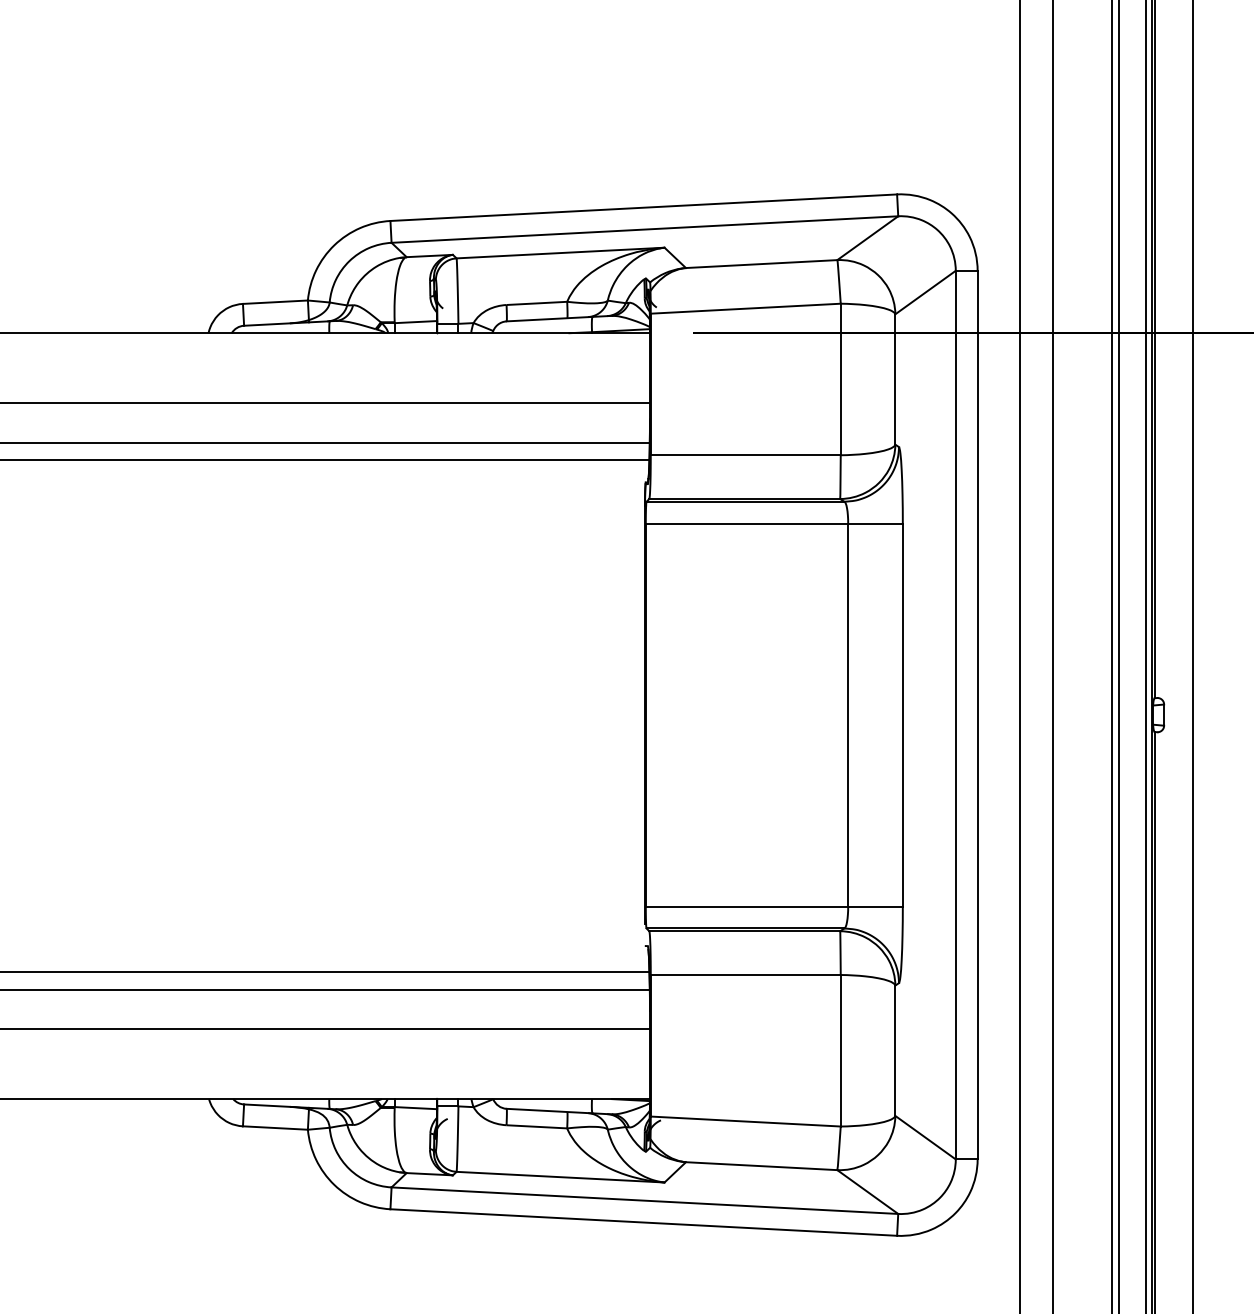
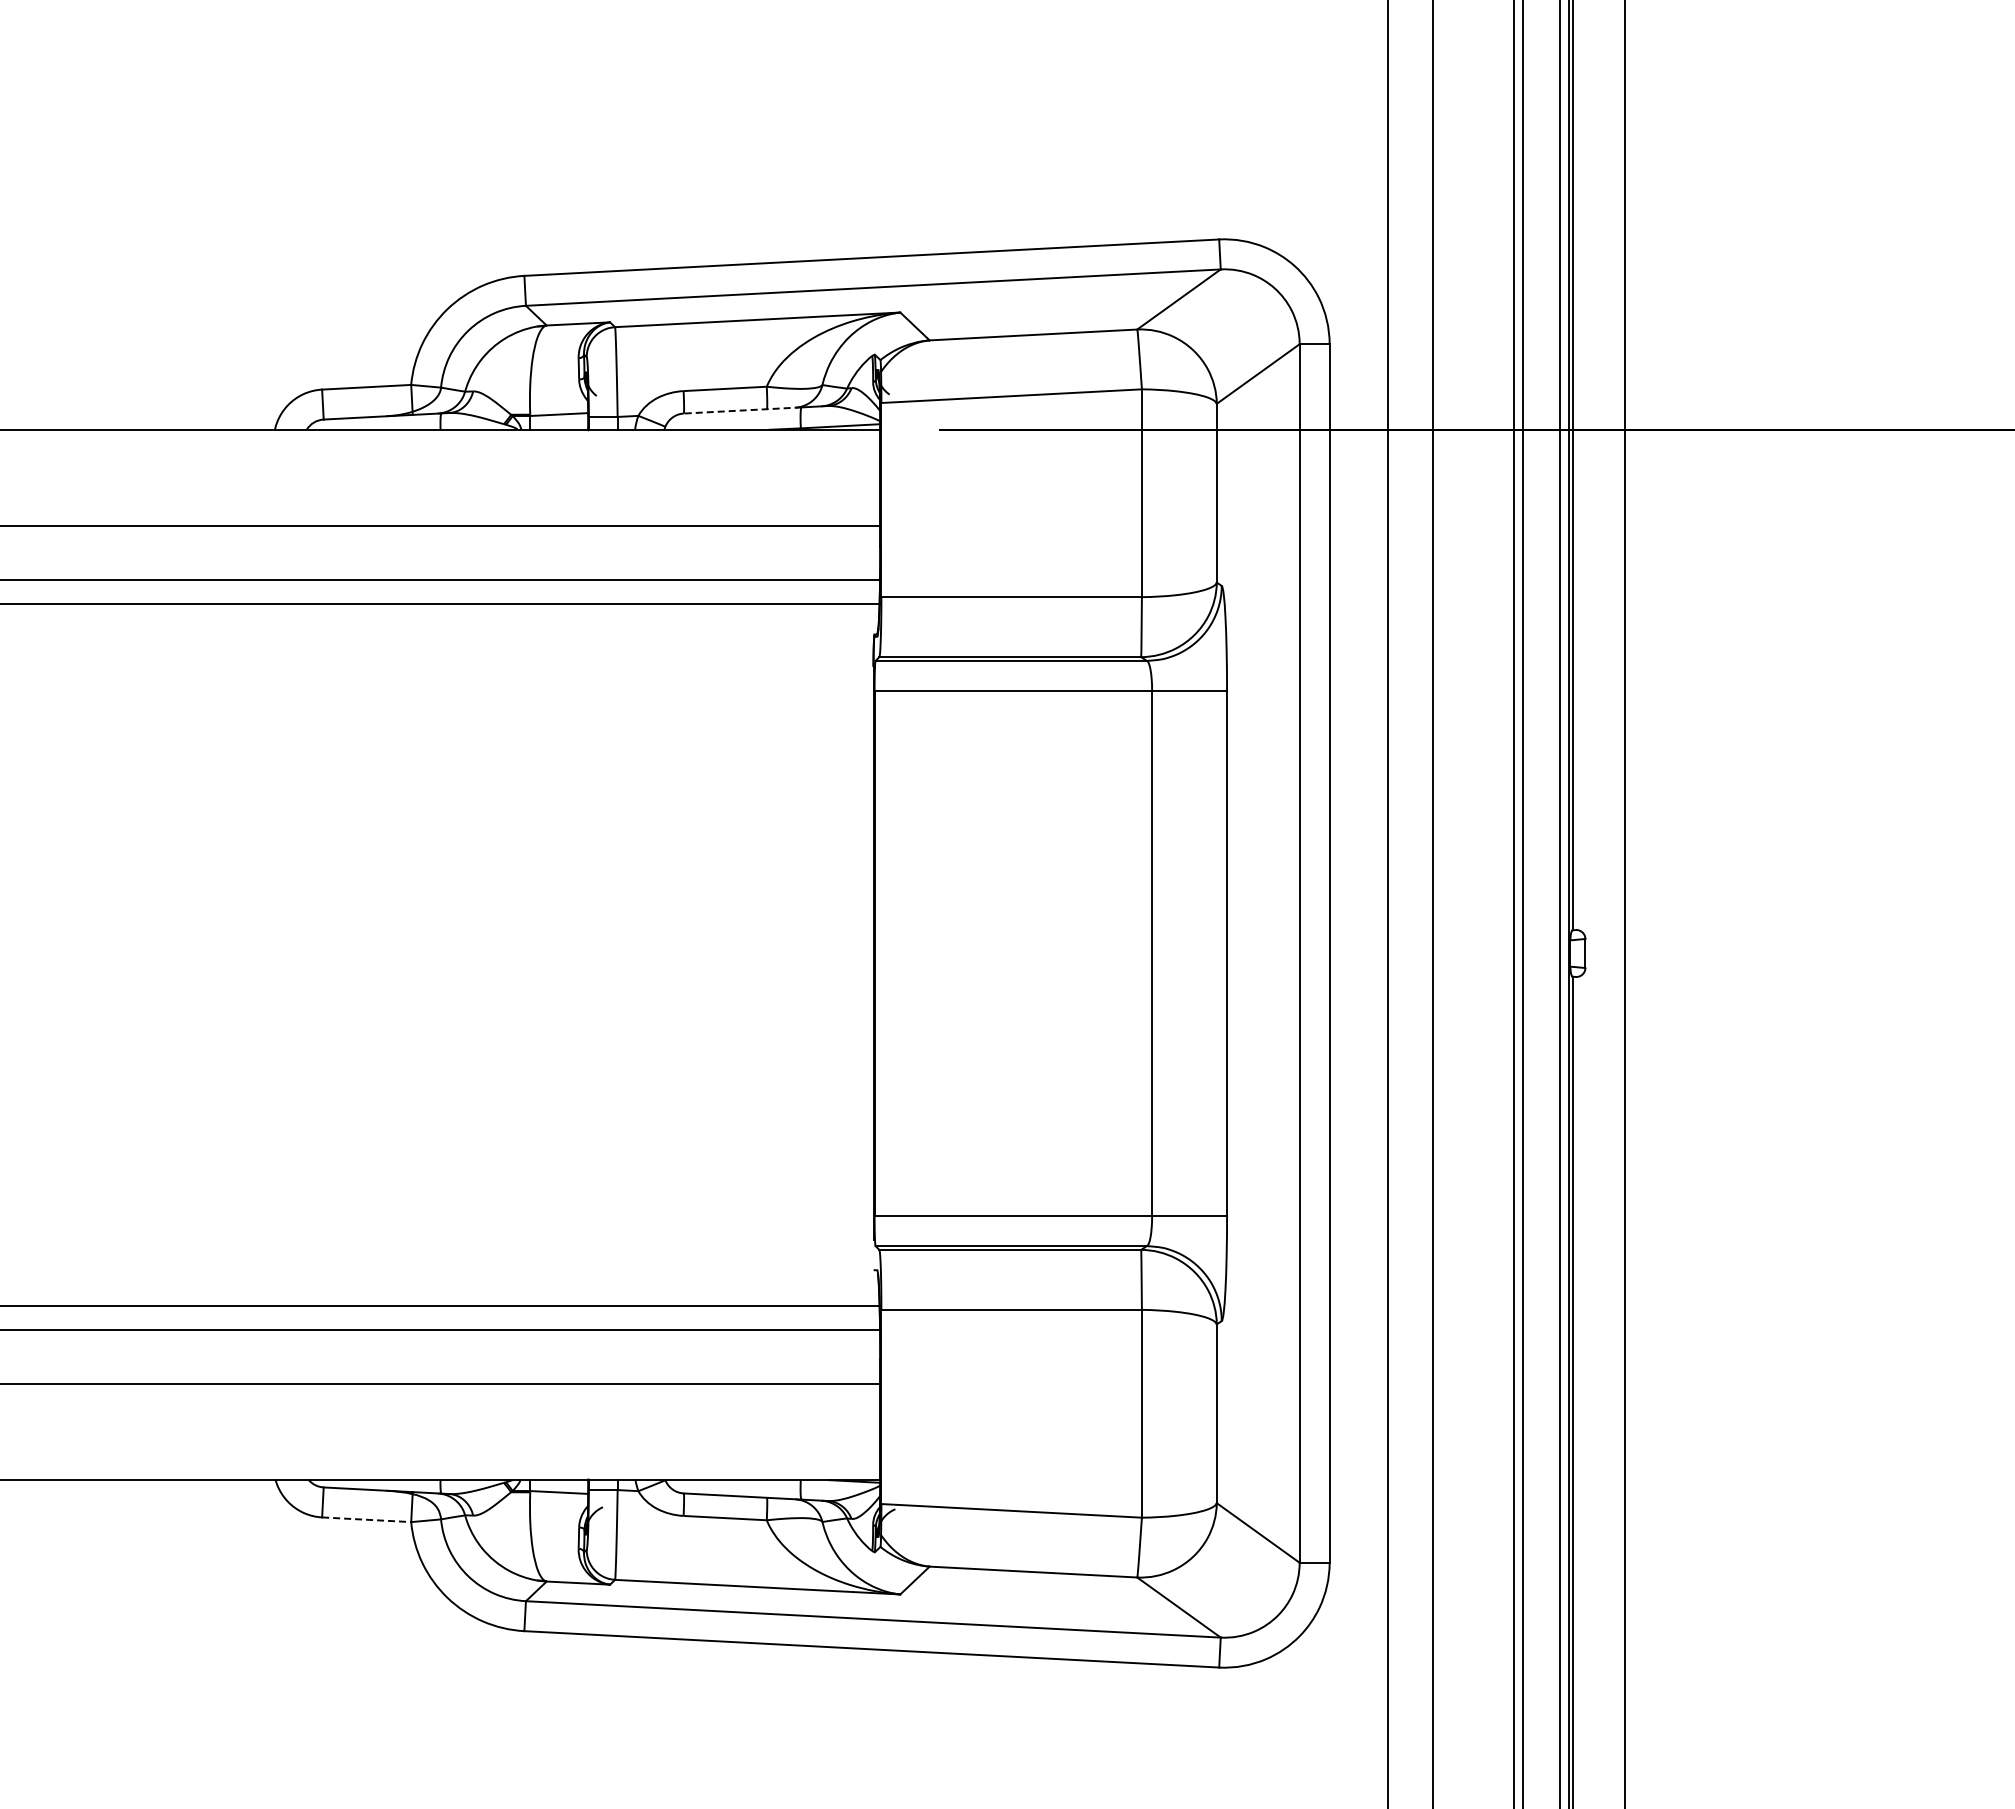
line: (549, 319) -> (742, 410), solid -> dashed
line: (275, 1127) -> (366, 1519), solid -> dashed

